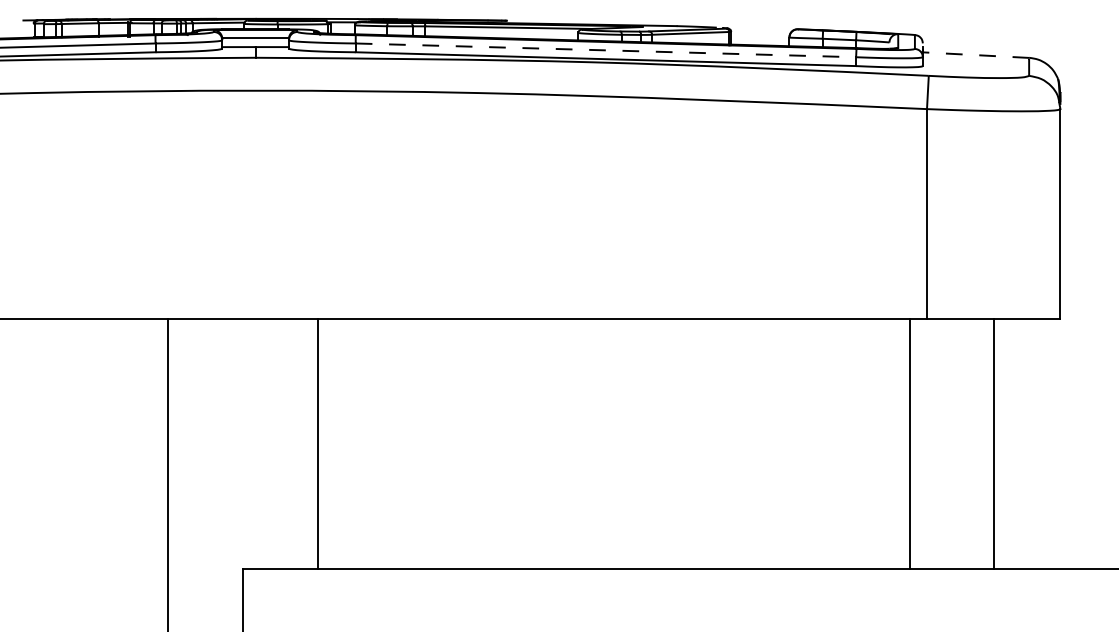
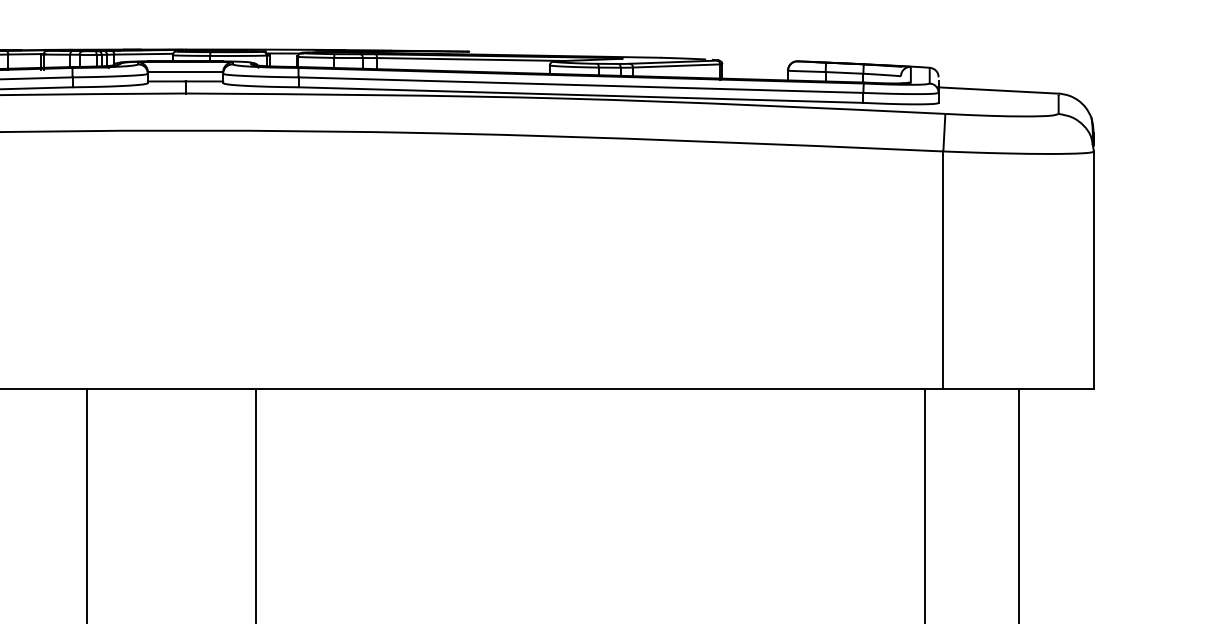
line: (606, 50) -> (581, 85), dashed -> solid
line: (974, 55) -> (996, 90), dashed -> solid

